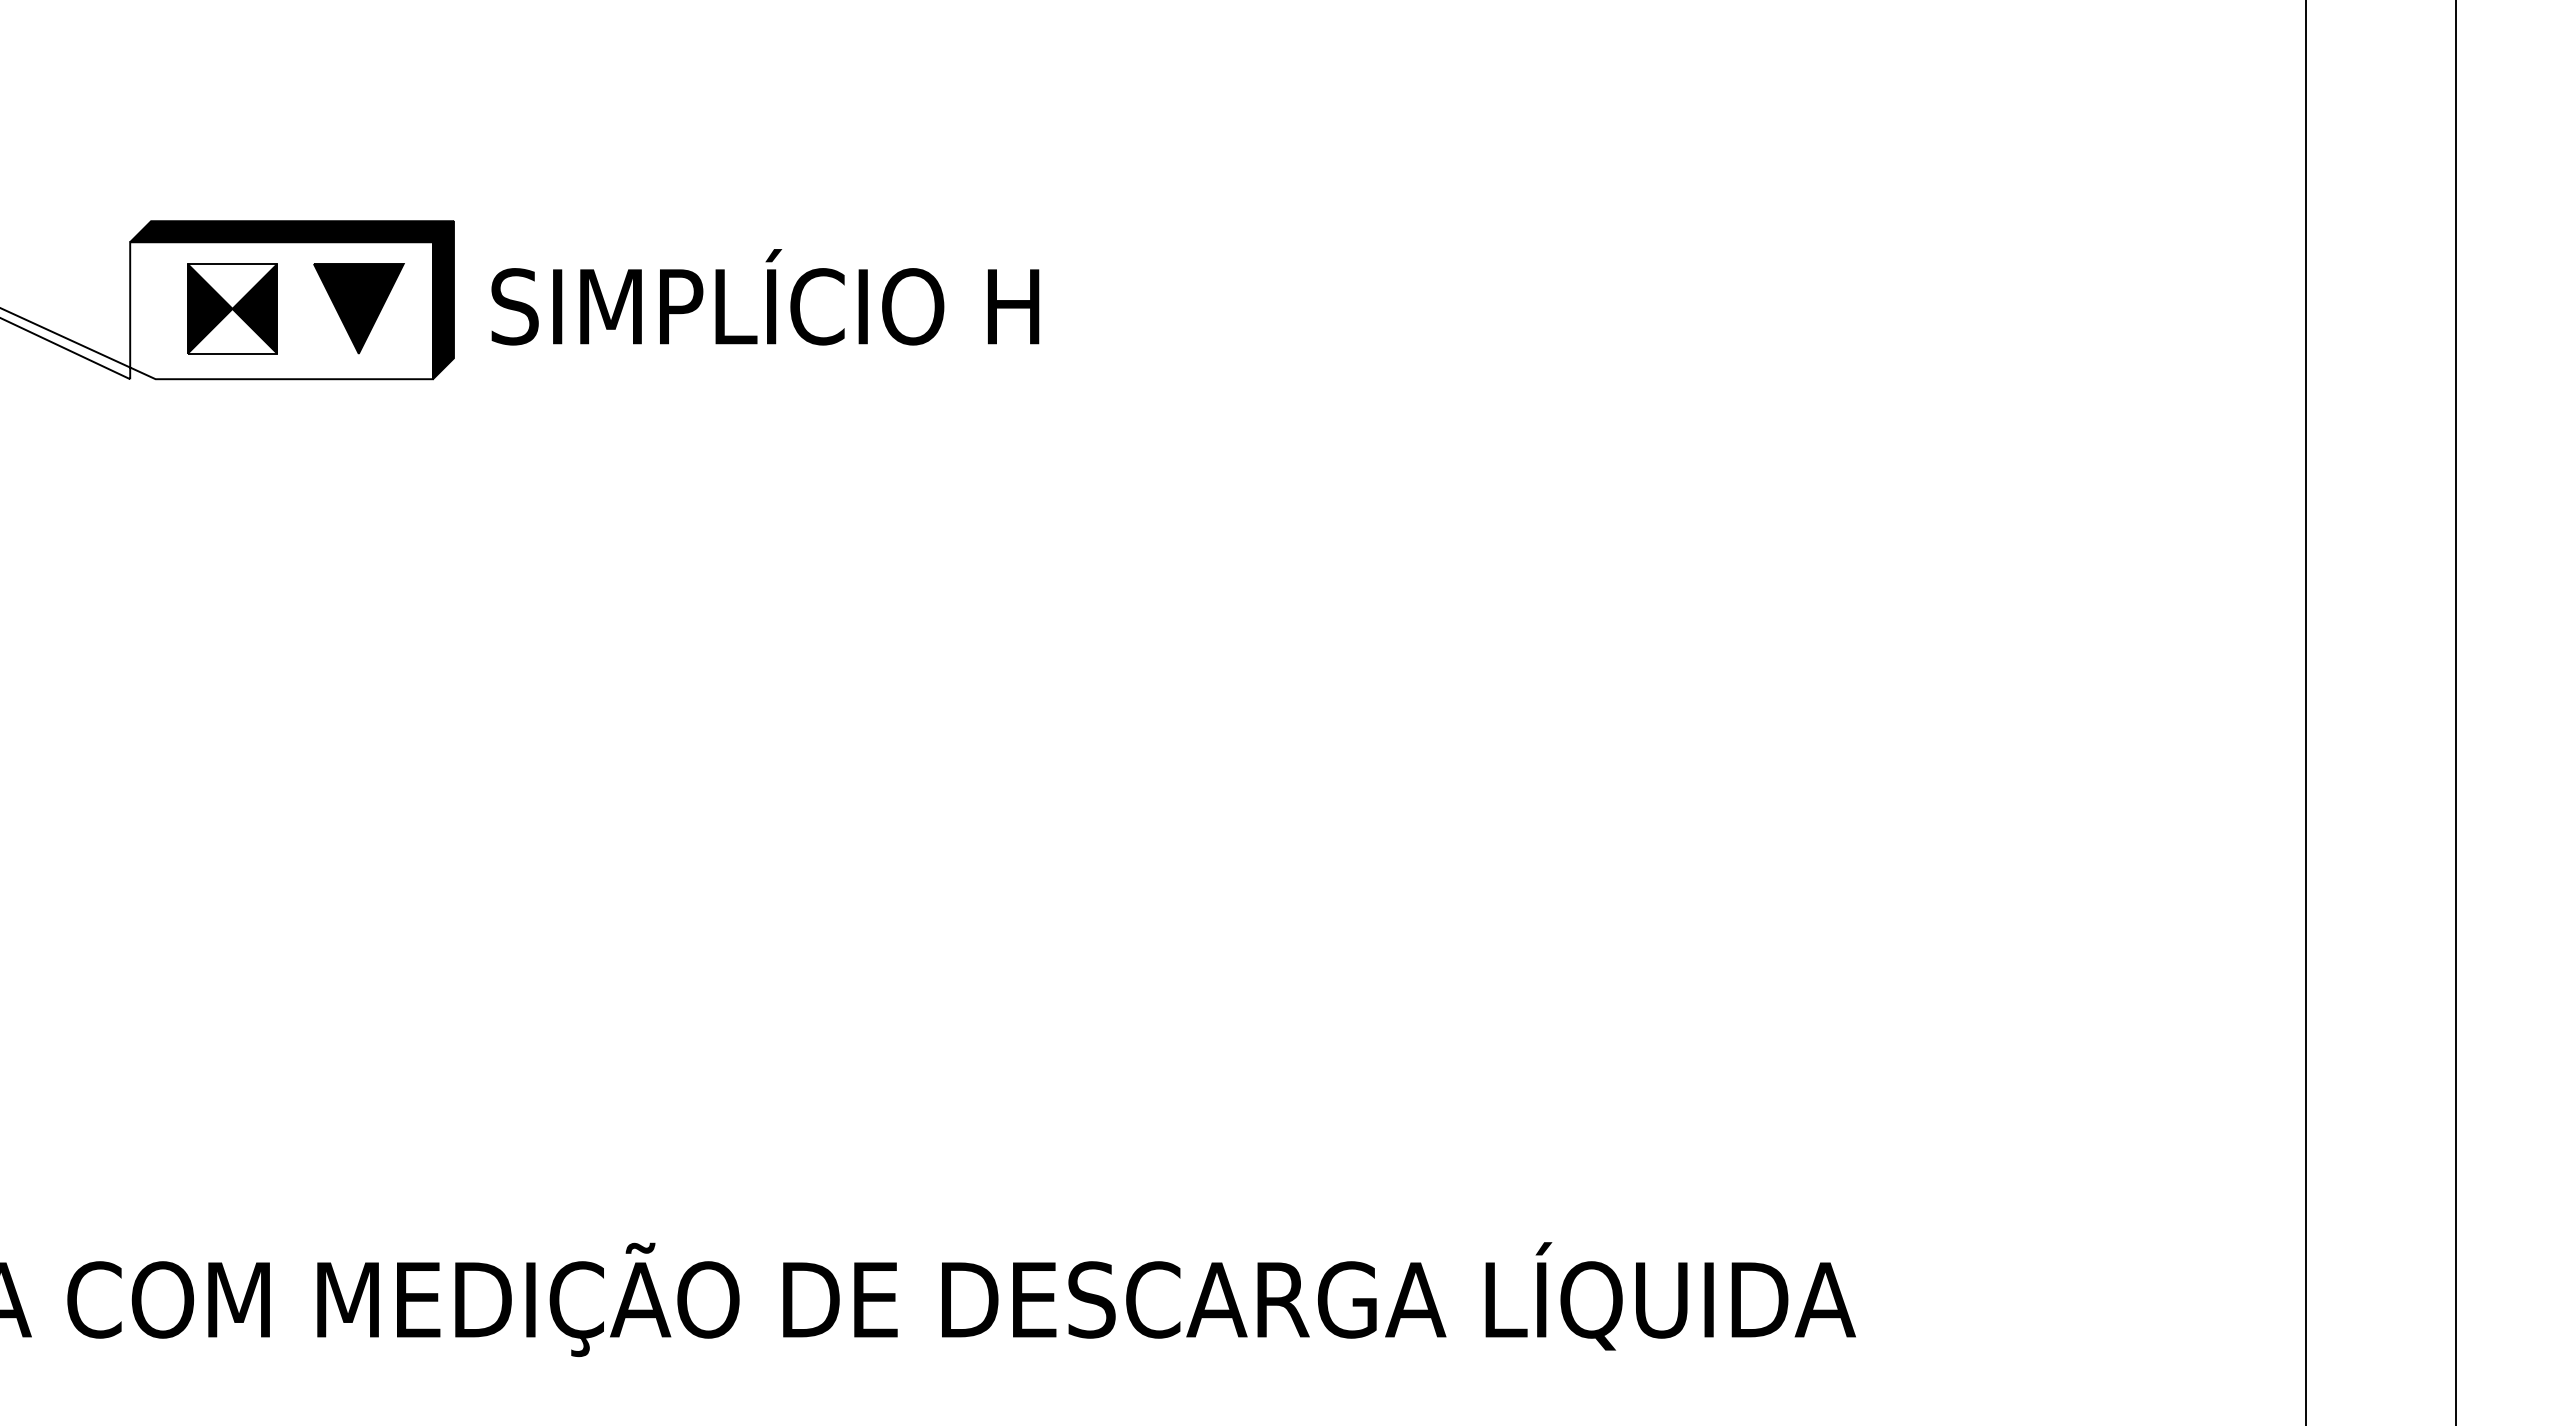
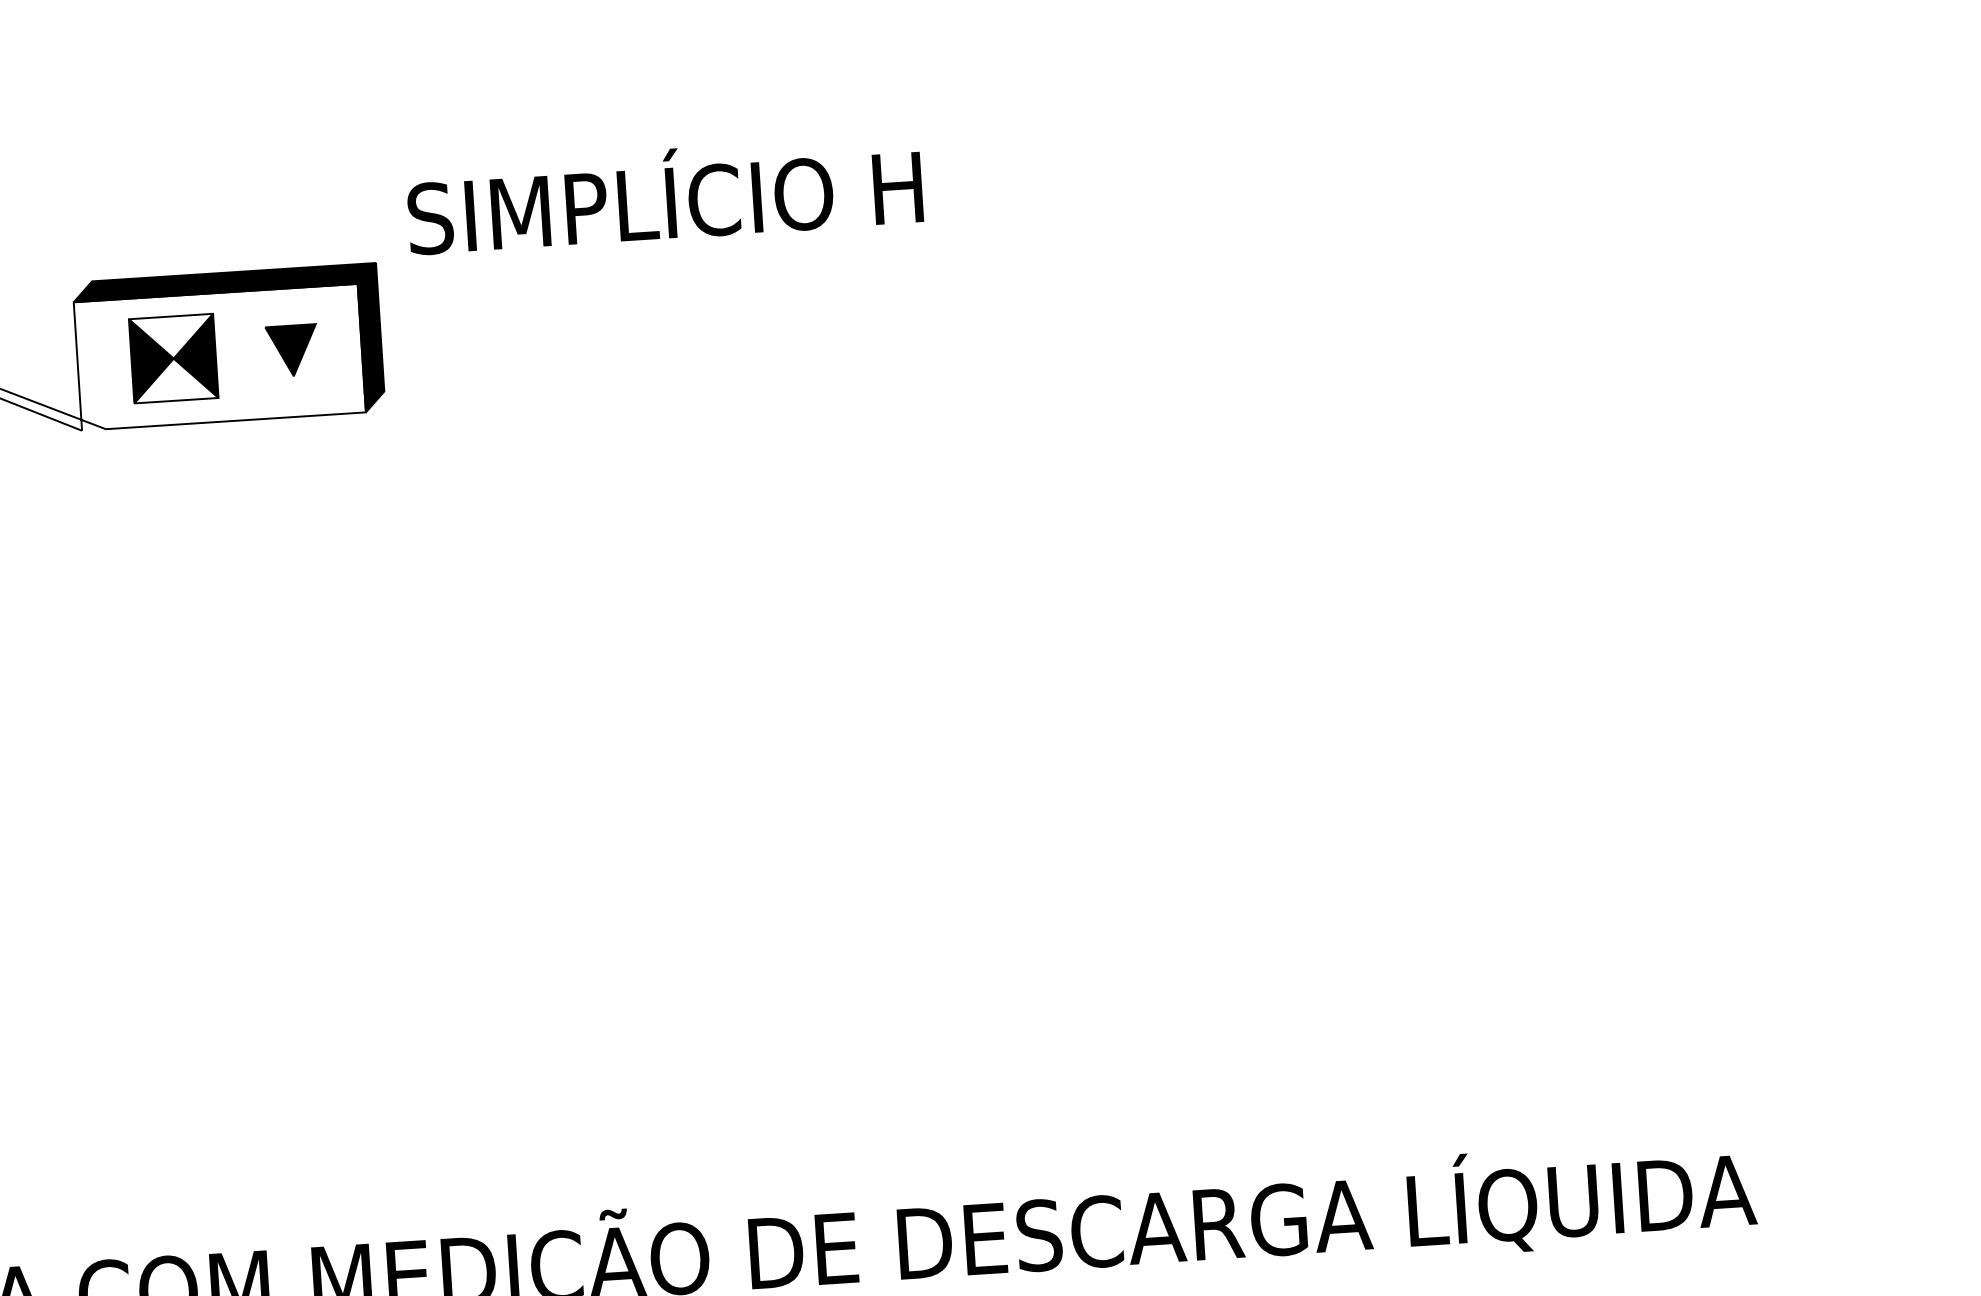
text: (765, 297) -> (664, 194), moved
part: (358, 308) -> (291, 350), size x0.6

